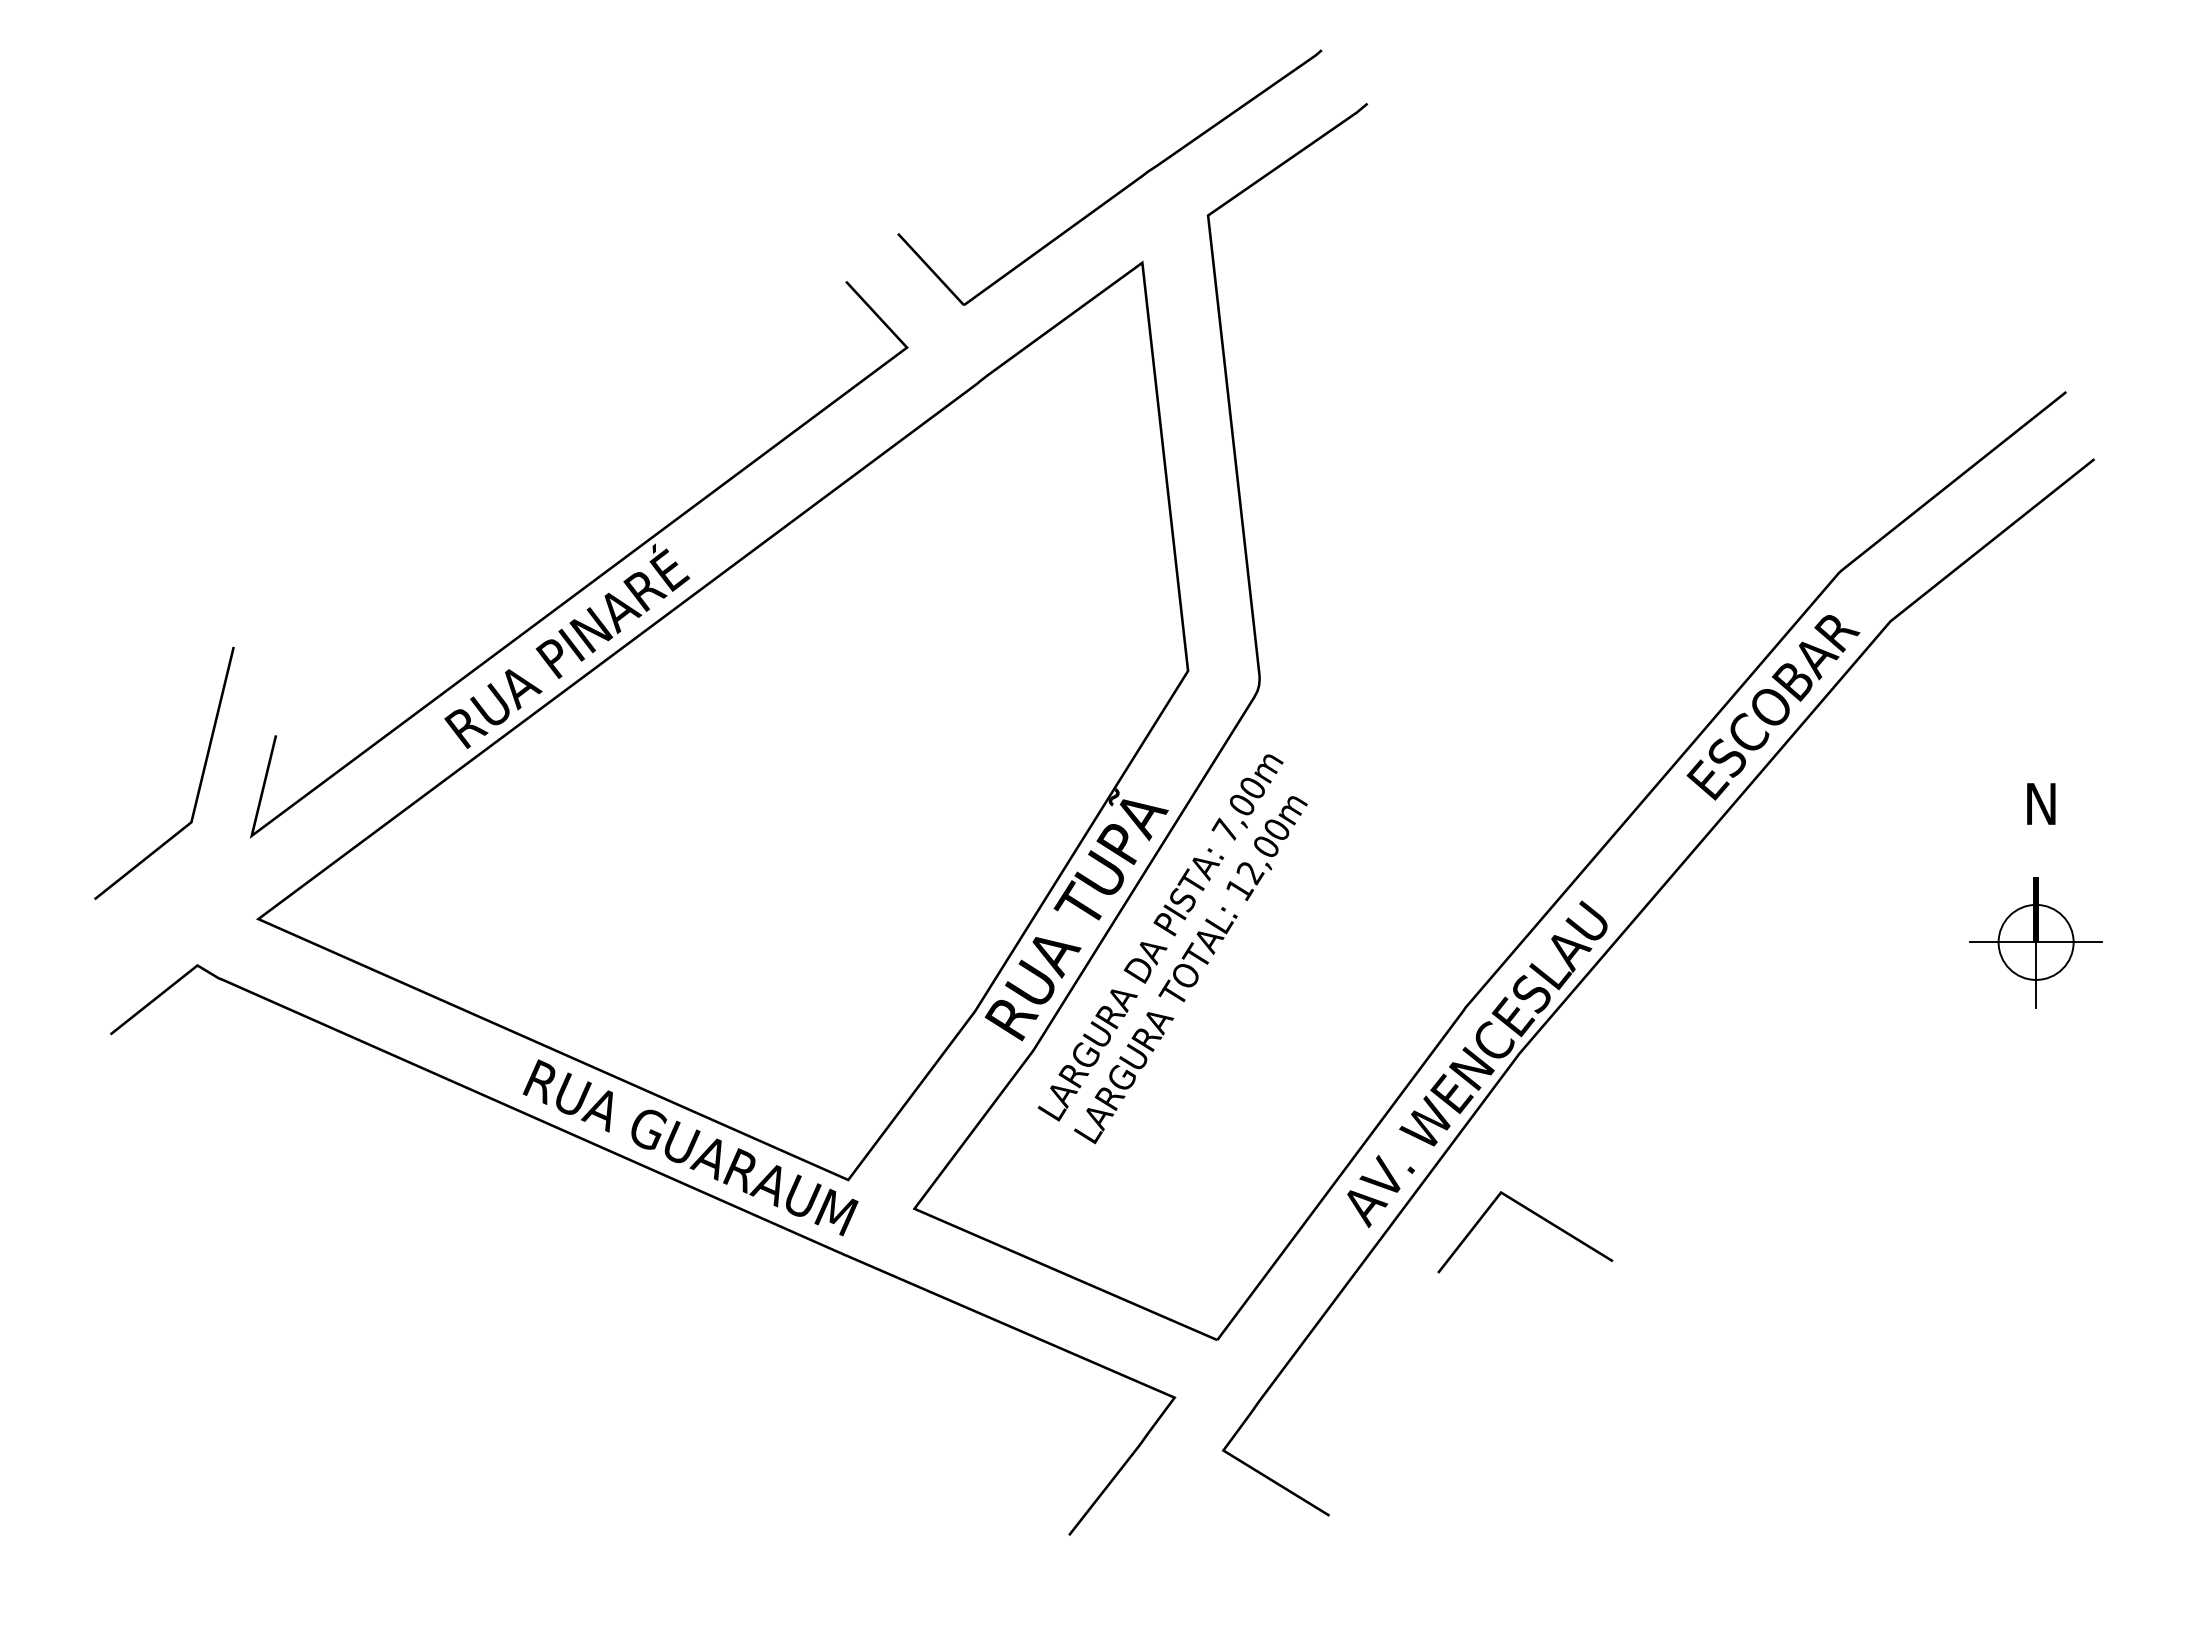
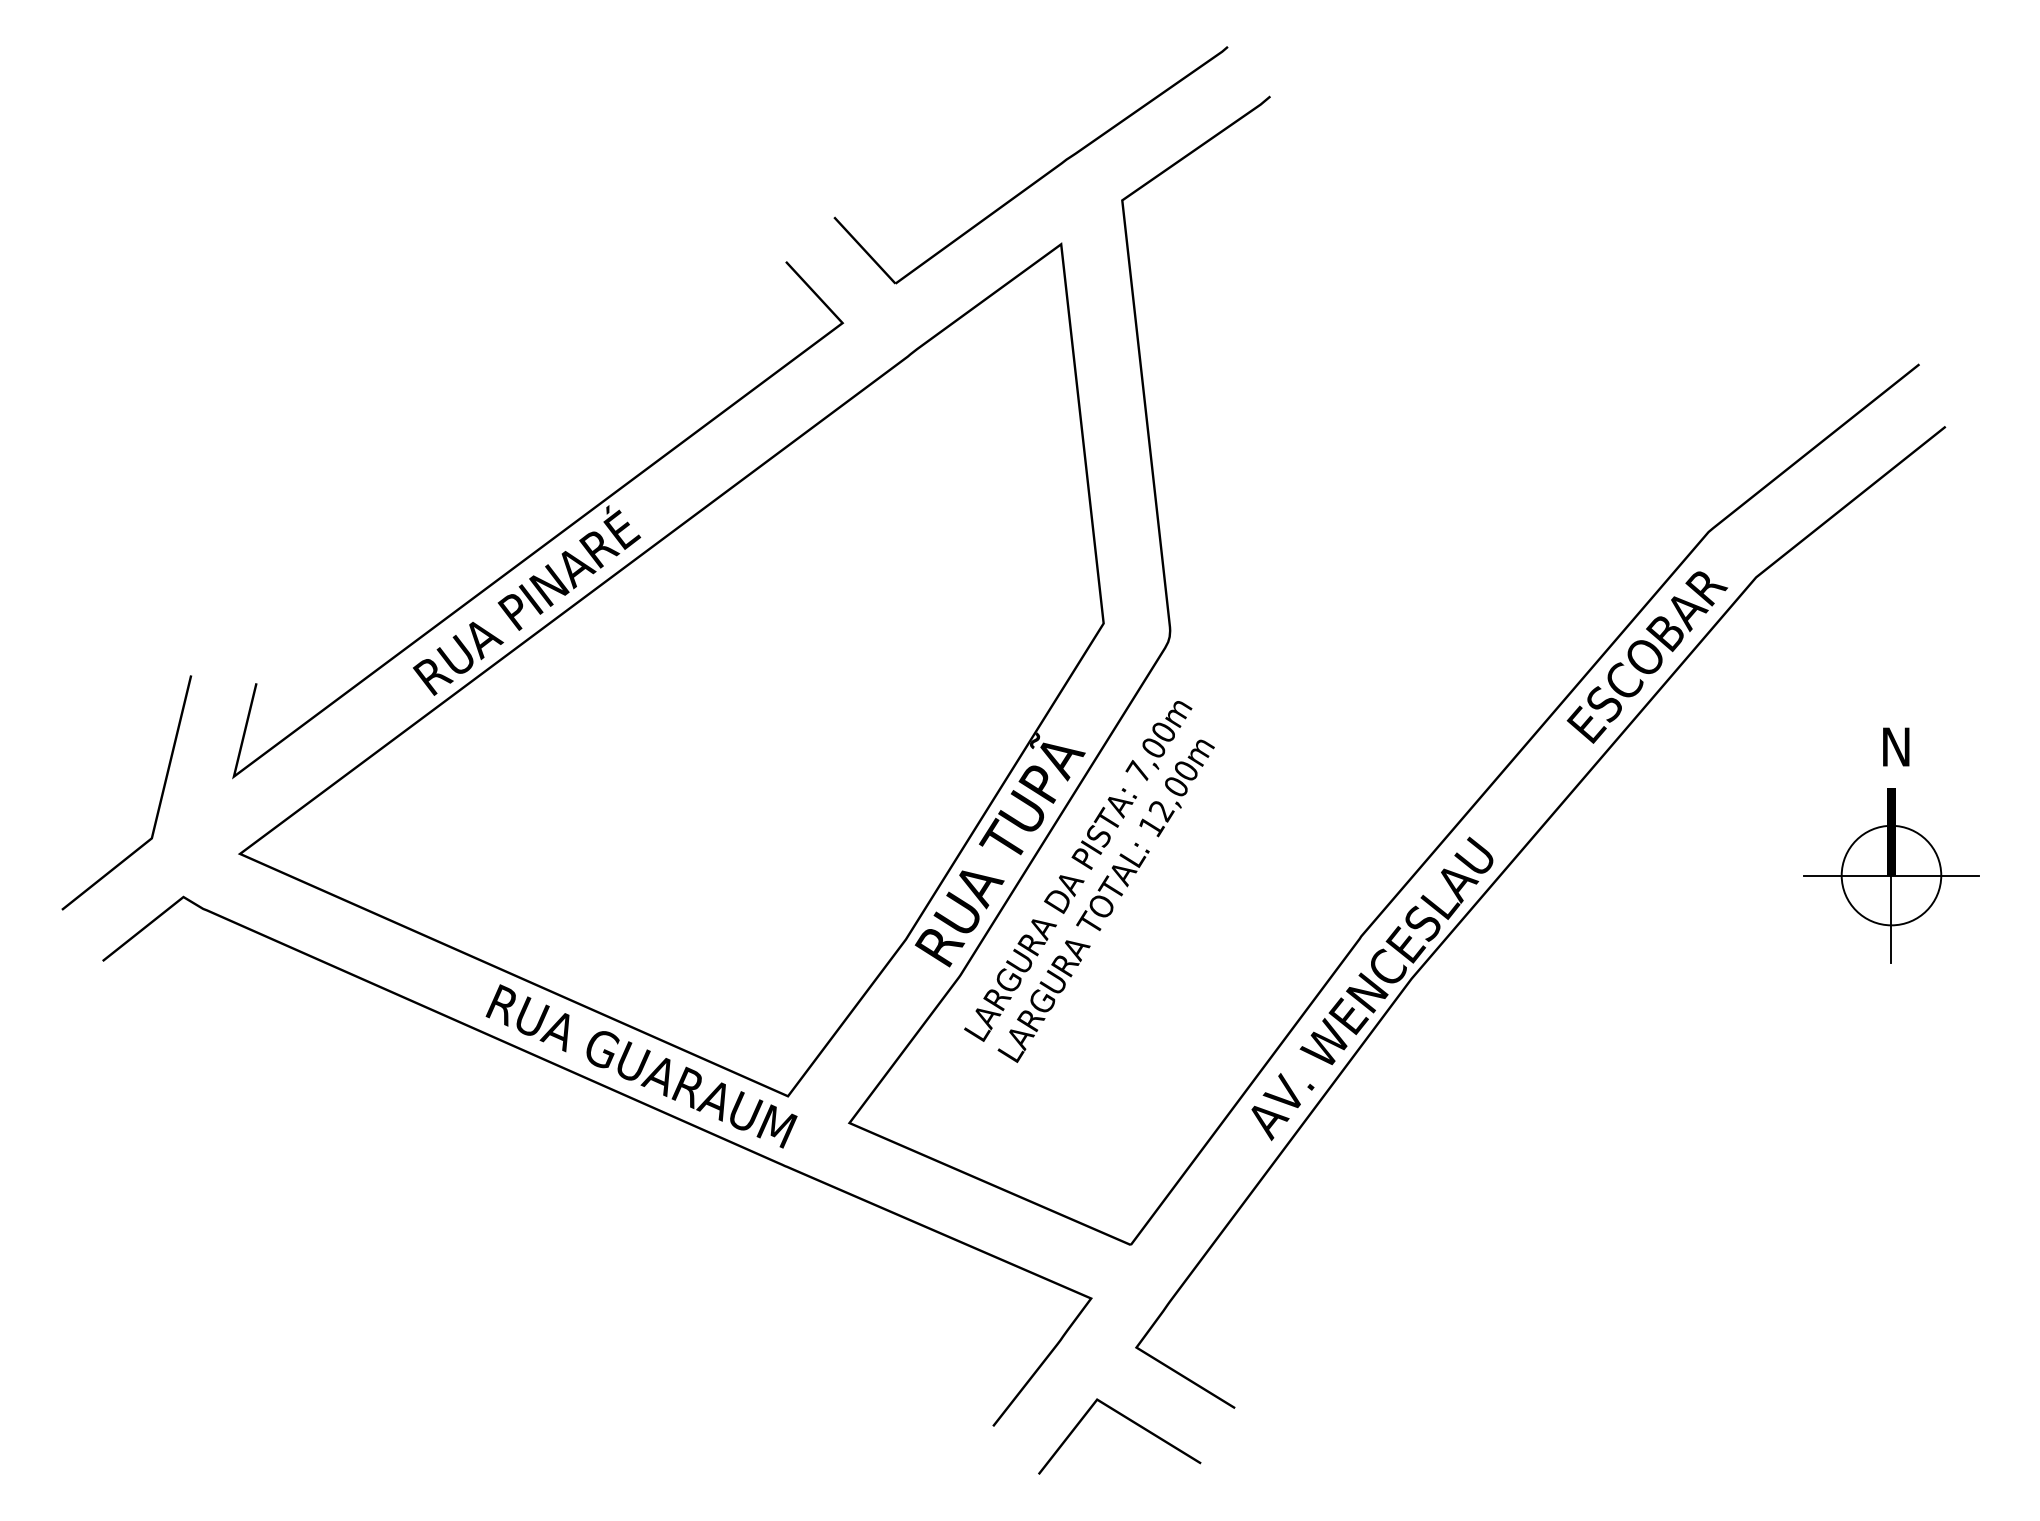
line: (199, 782) -> (159, 801), moved
part: (2035, 942) -> (1890, 875), size x1.43
line: (1535, 1215) -> (1129, 1420), moved

